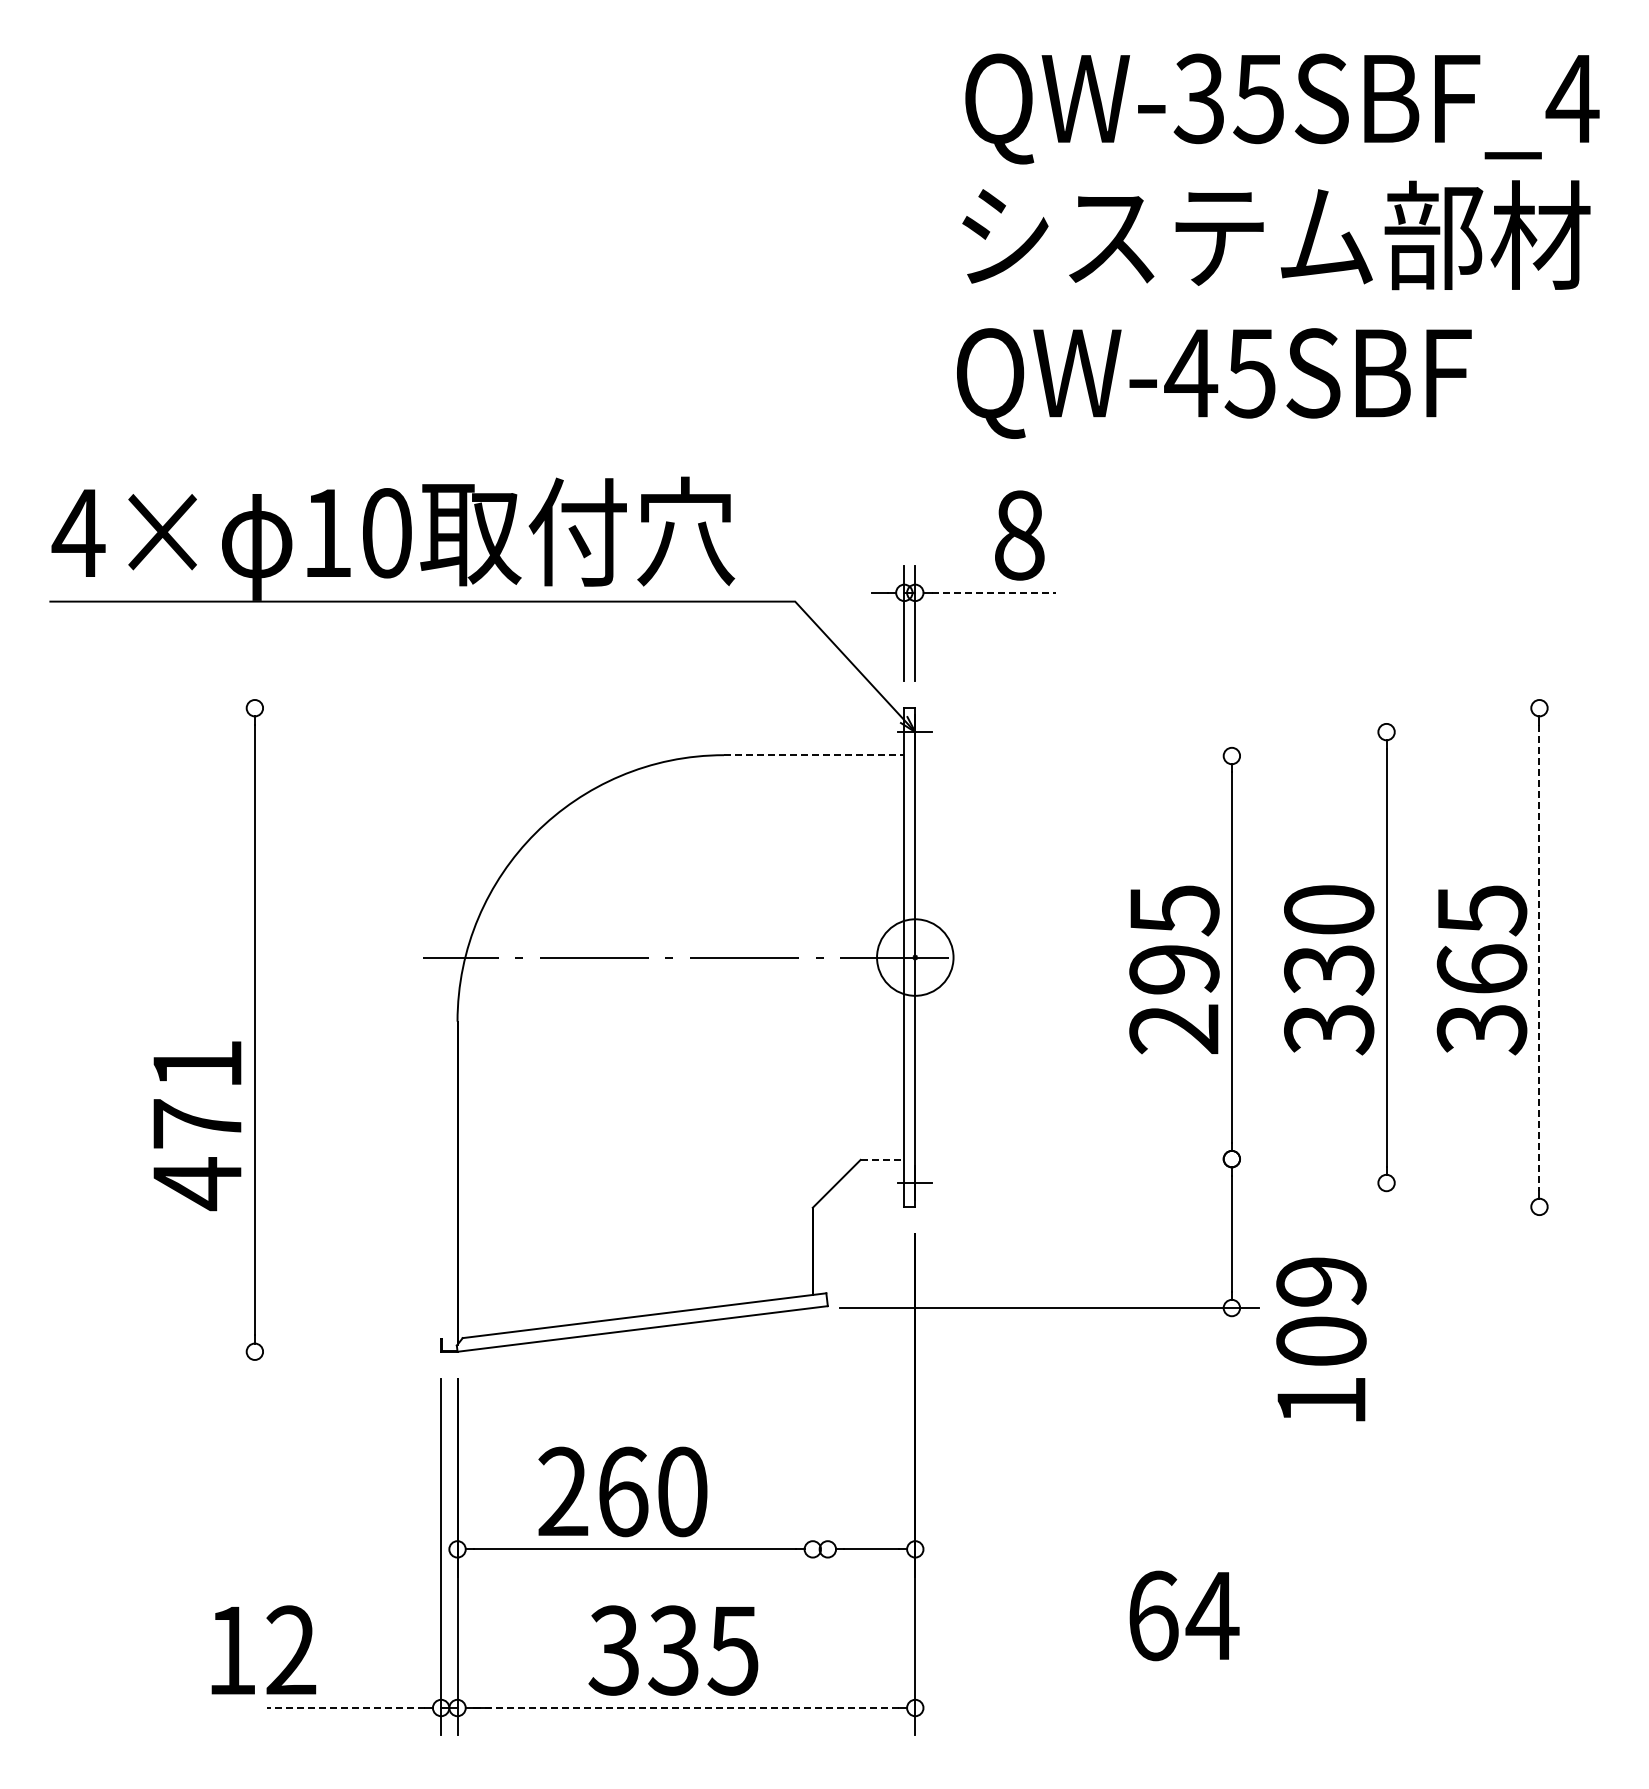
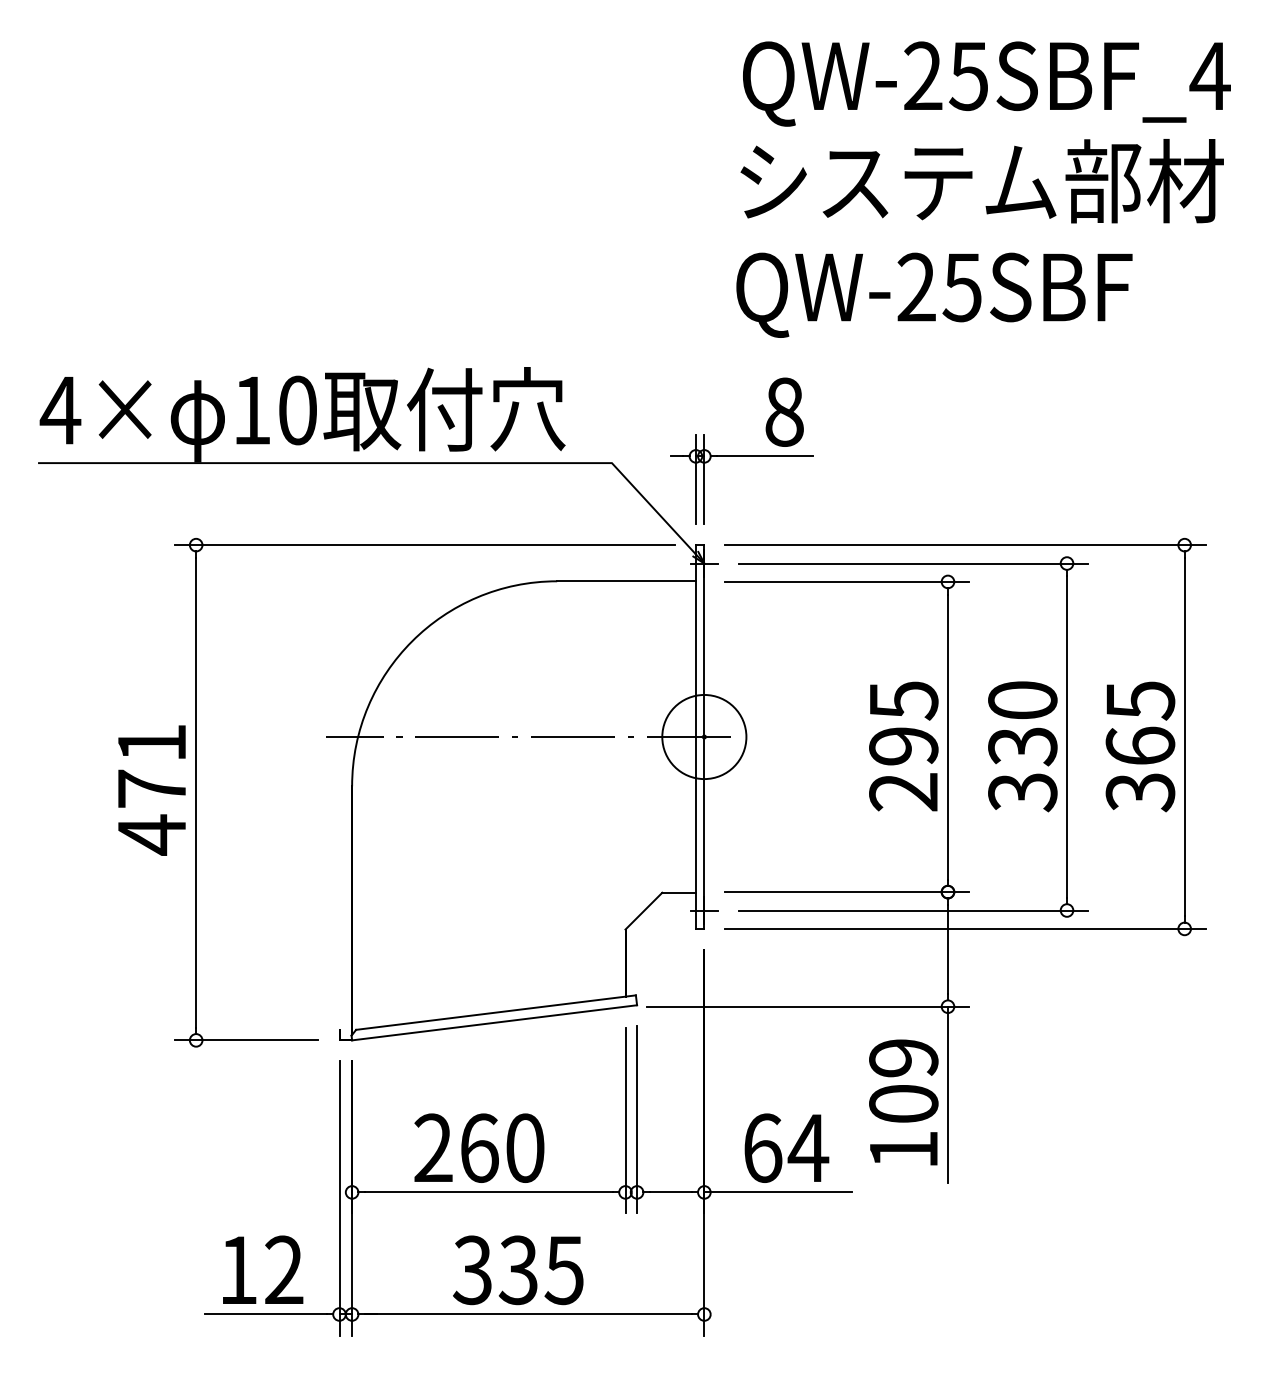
text: (1198, 98) -> (922, 75), QW-35SBF_4 -> QW-25SBF_4
text: (1191, 372) -> (916, 286), QW-45SBF -> QW-25SBF
line: (994, 592) -> (765, 456), dashed -> solid
line: (552, 708) -> (425, 545), added
line: (1254, 708) -> (965, 545), added
line: (1186, 732) -> (913, 563), added
line: (814, 755) -> (626, 581), dashed -> solid
line: (1100, 756) -> (846, 582), added
circle: (914, 957) -> (703, 736), size x1.43
line: (1539, 957) -> (1184, 736), dashed -> solid
text: (197, 1126) -> (152, 790), moved
line: (882, 1159) -> (679, 892), dashed -> solid
line: (1100, 1159) -> (846, 892), added
line: (1186, 1183) -> (913, 910), added
line: (1254, 1206) -> (965, 928), added
text: (1321, 1339) -> (903, 1102), moved
line: (320, 1351) -> (246, 1040), added
line: (1231, 1422) -> (947, 1094), added
line: (827, 1454) -> (636, 1119), added
line: (812, 1455) -> (625, 1120), added
line: (1010, 1549) -> (777, 1192), added
text: (1184, 1615) -> (786, 1147), moved
text: (263, 1649) -> (262, 1269), moved
line: (345, 1708) -> (265, 1314), dashed -> solid
line: (686, 1708) -> (528, 1314), dashed -> solid

